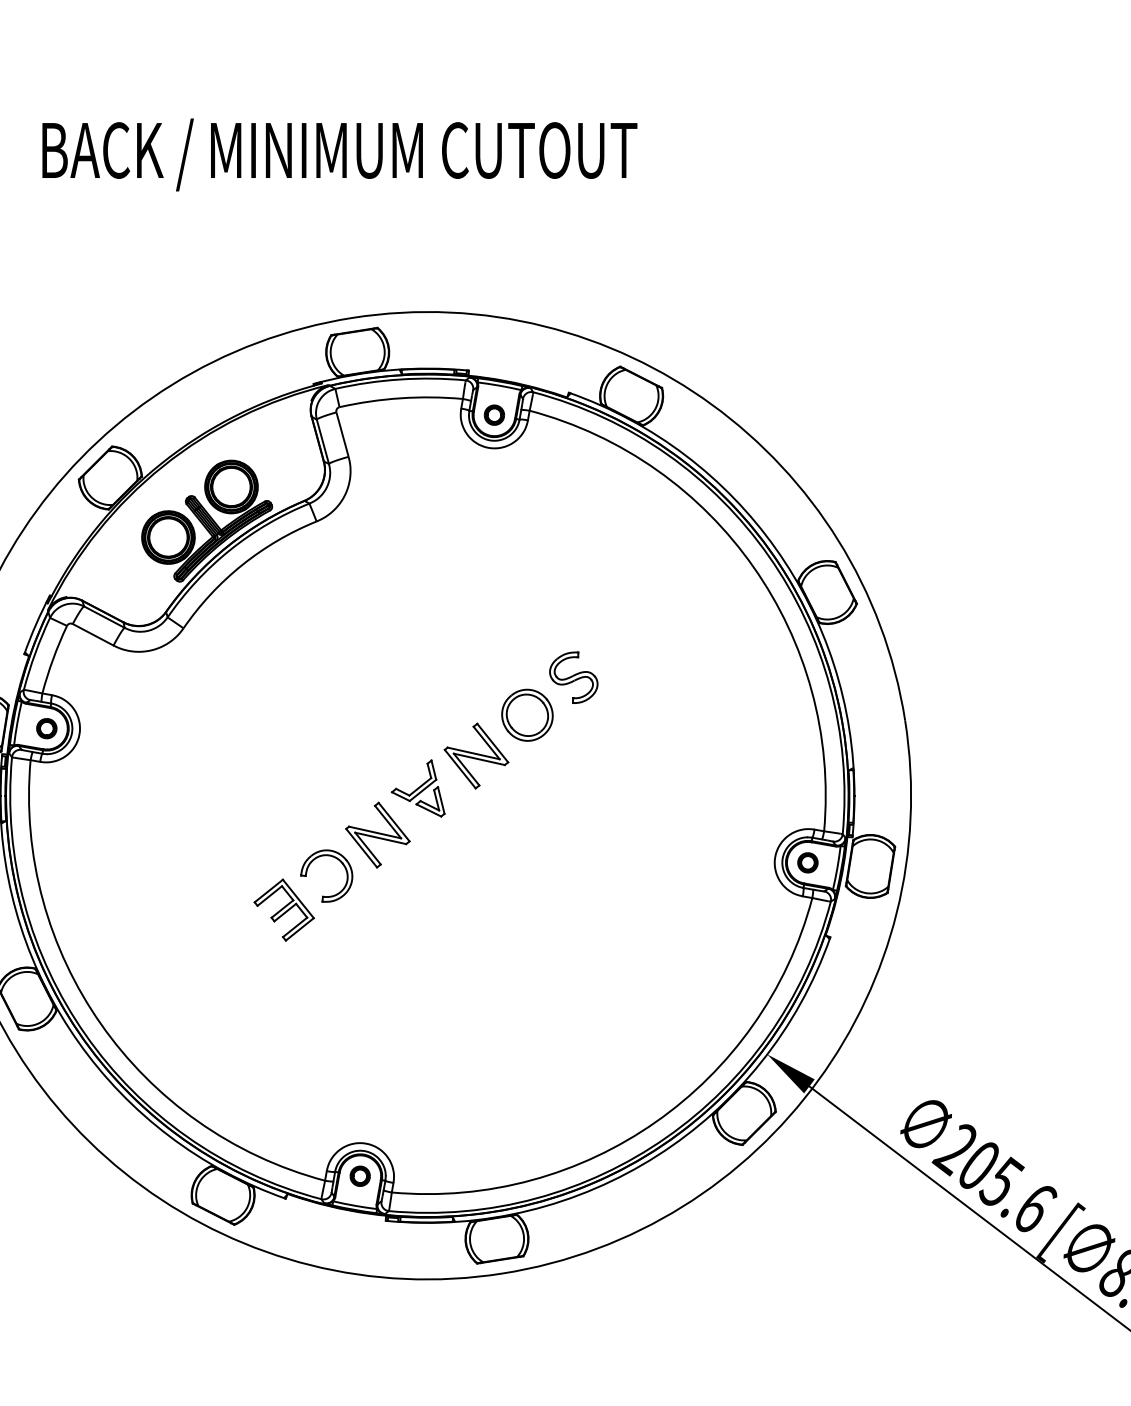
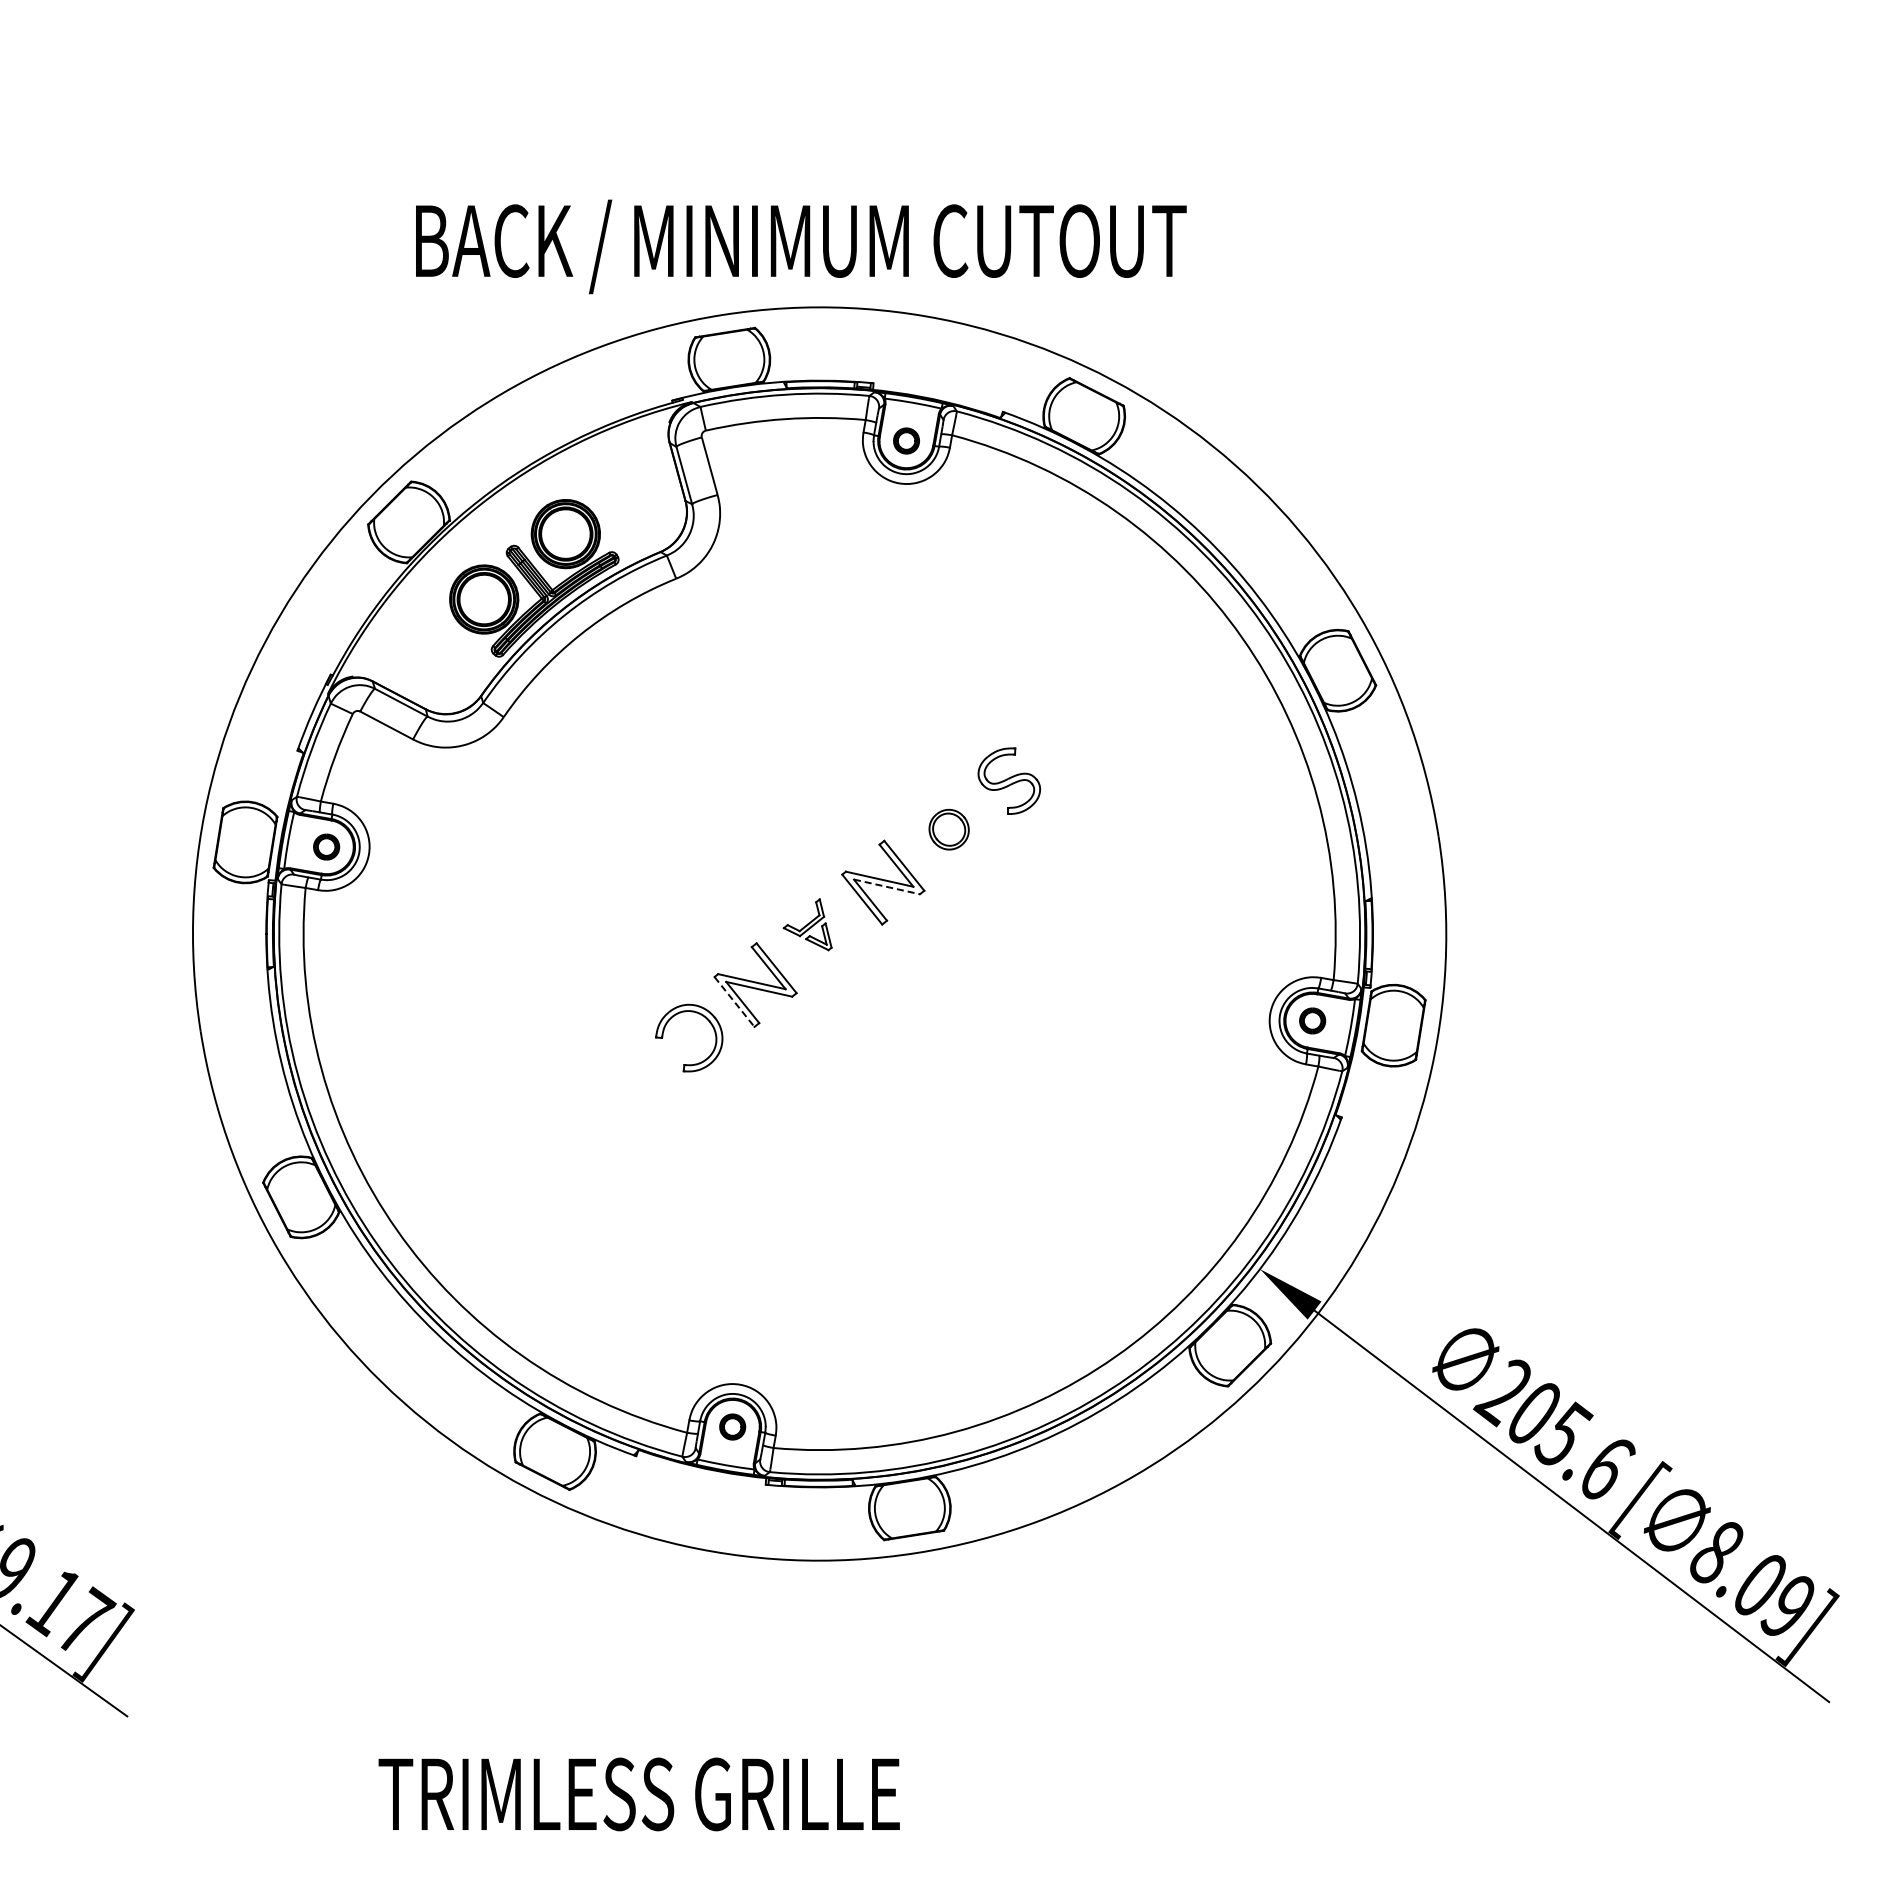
text: (340, 154) -> (801, 246), moved
part: (526, 715) -> (948, 829), size x0.6
line: (478, 759) -> (886, 886), solid -> dashed
part: (418, 788) -> (807, 924), size x0.7
line: (361, 847) -> (734, 1001), solid -> dashed
part: (283, 909) -> (633, 1081), removed

